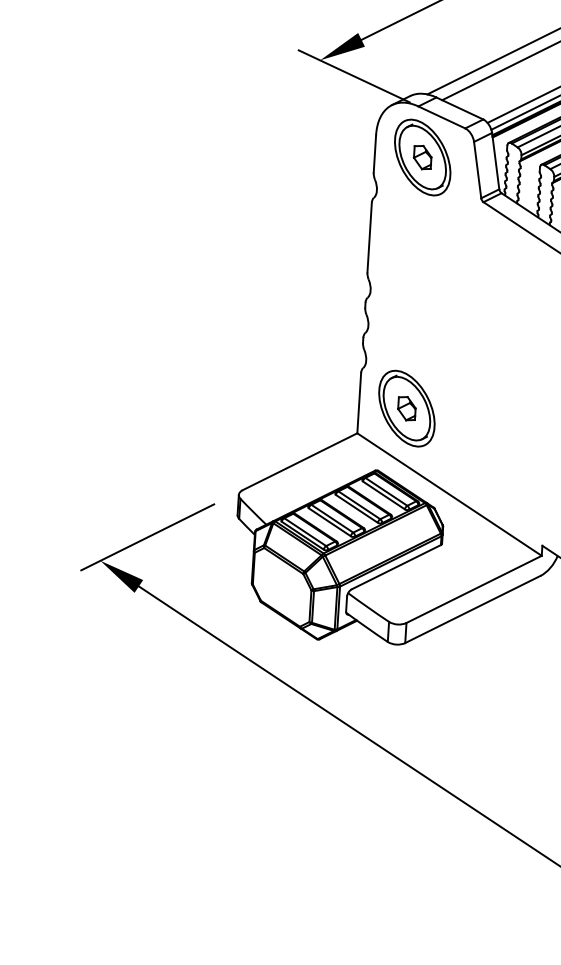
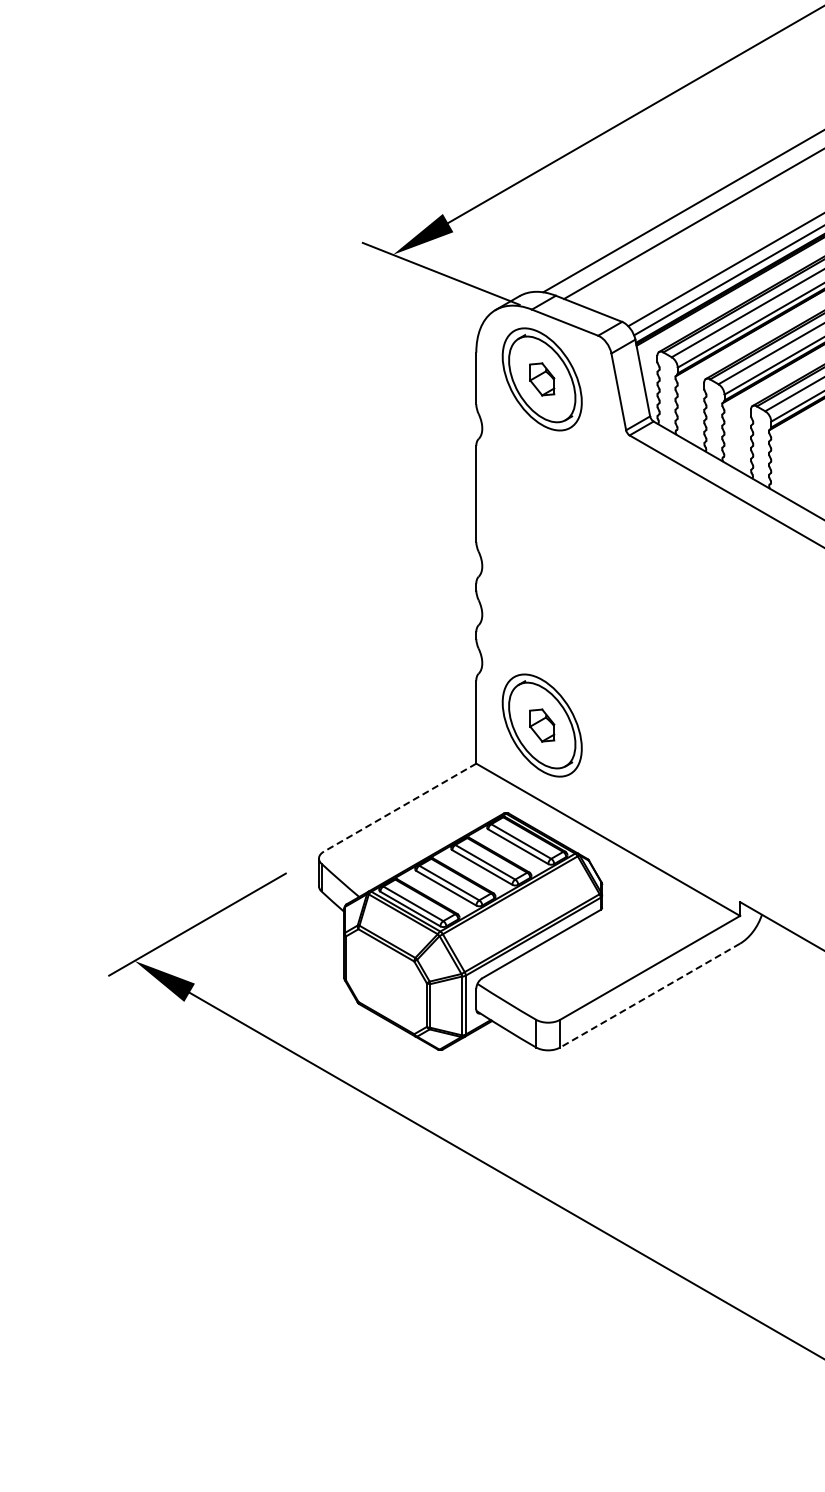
line: (300, 461) -> (400, 807), solid -> dashed
line: (473, 609) -> (650, 995), solid -> dashed

